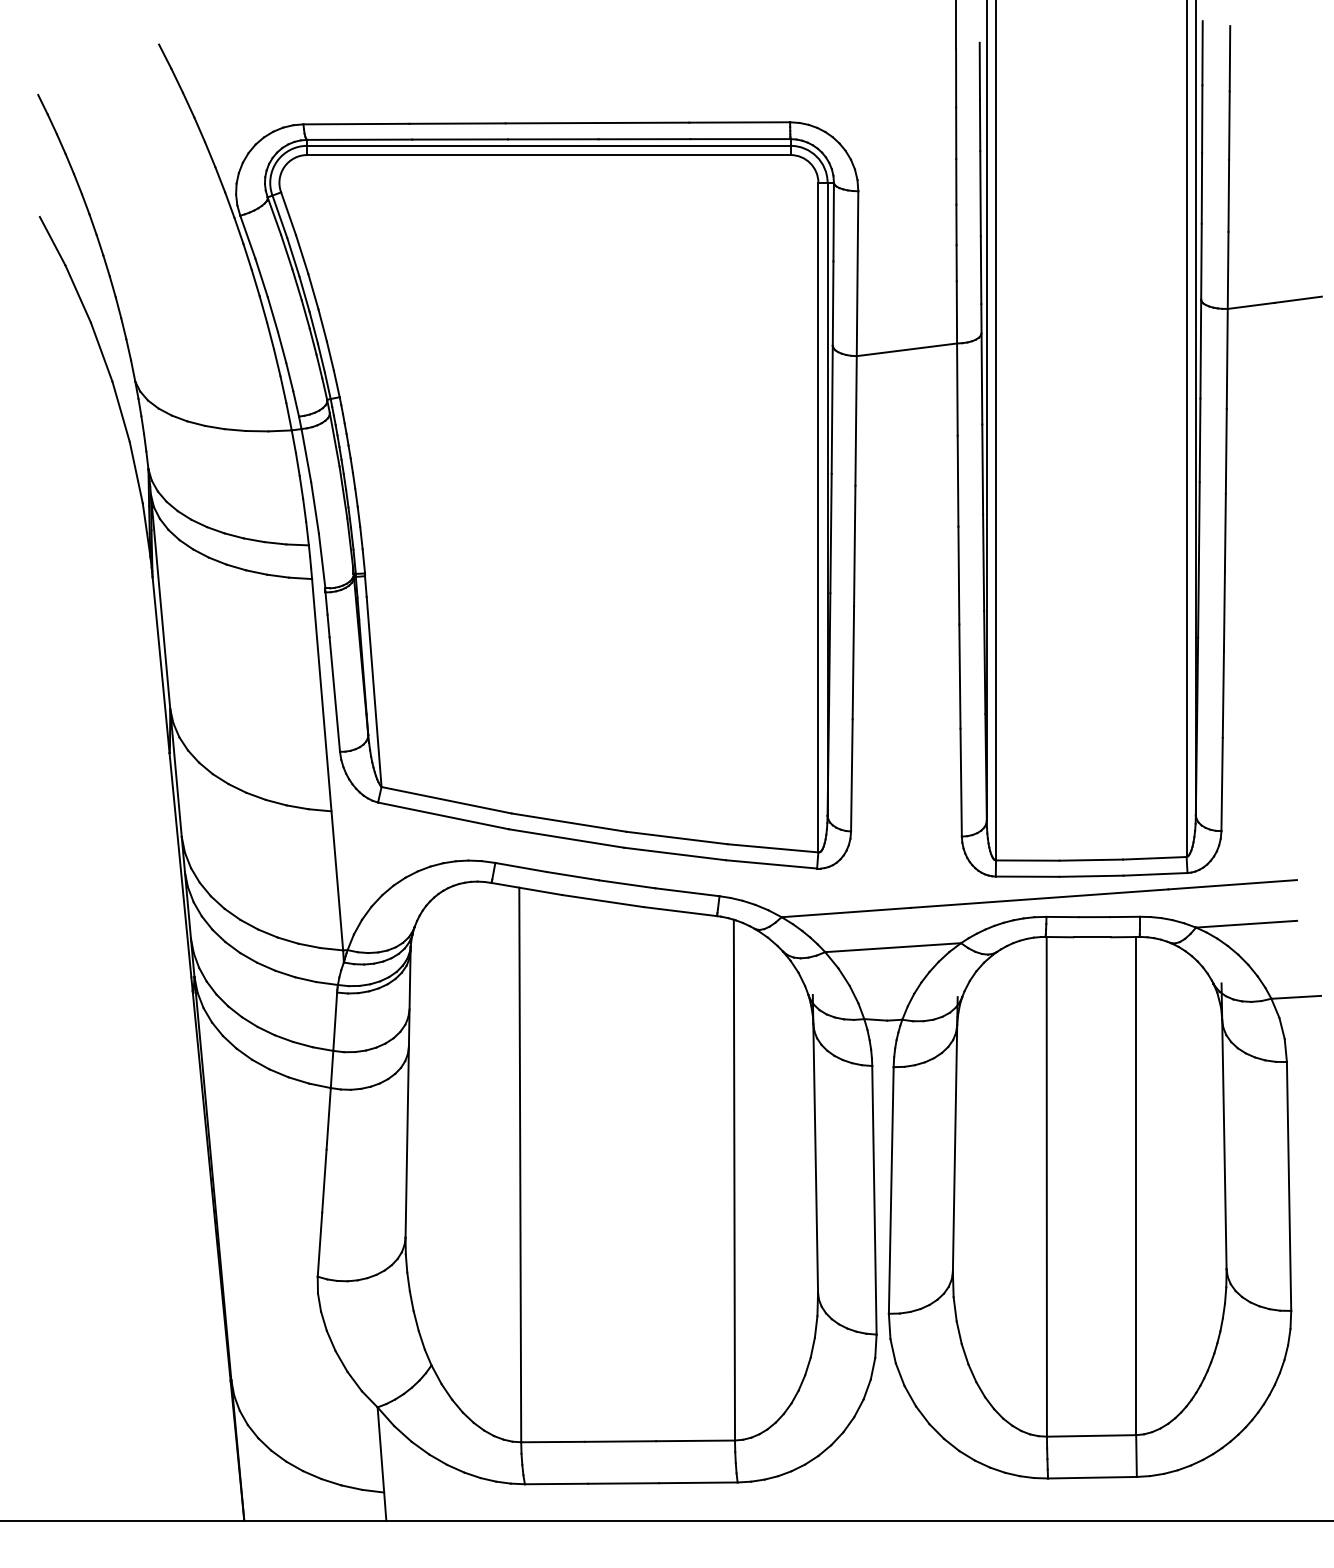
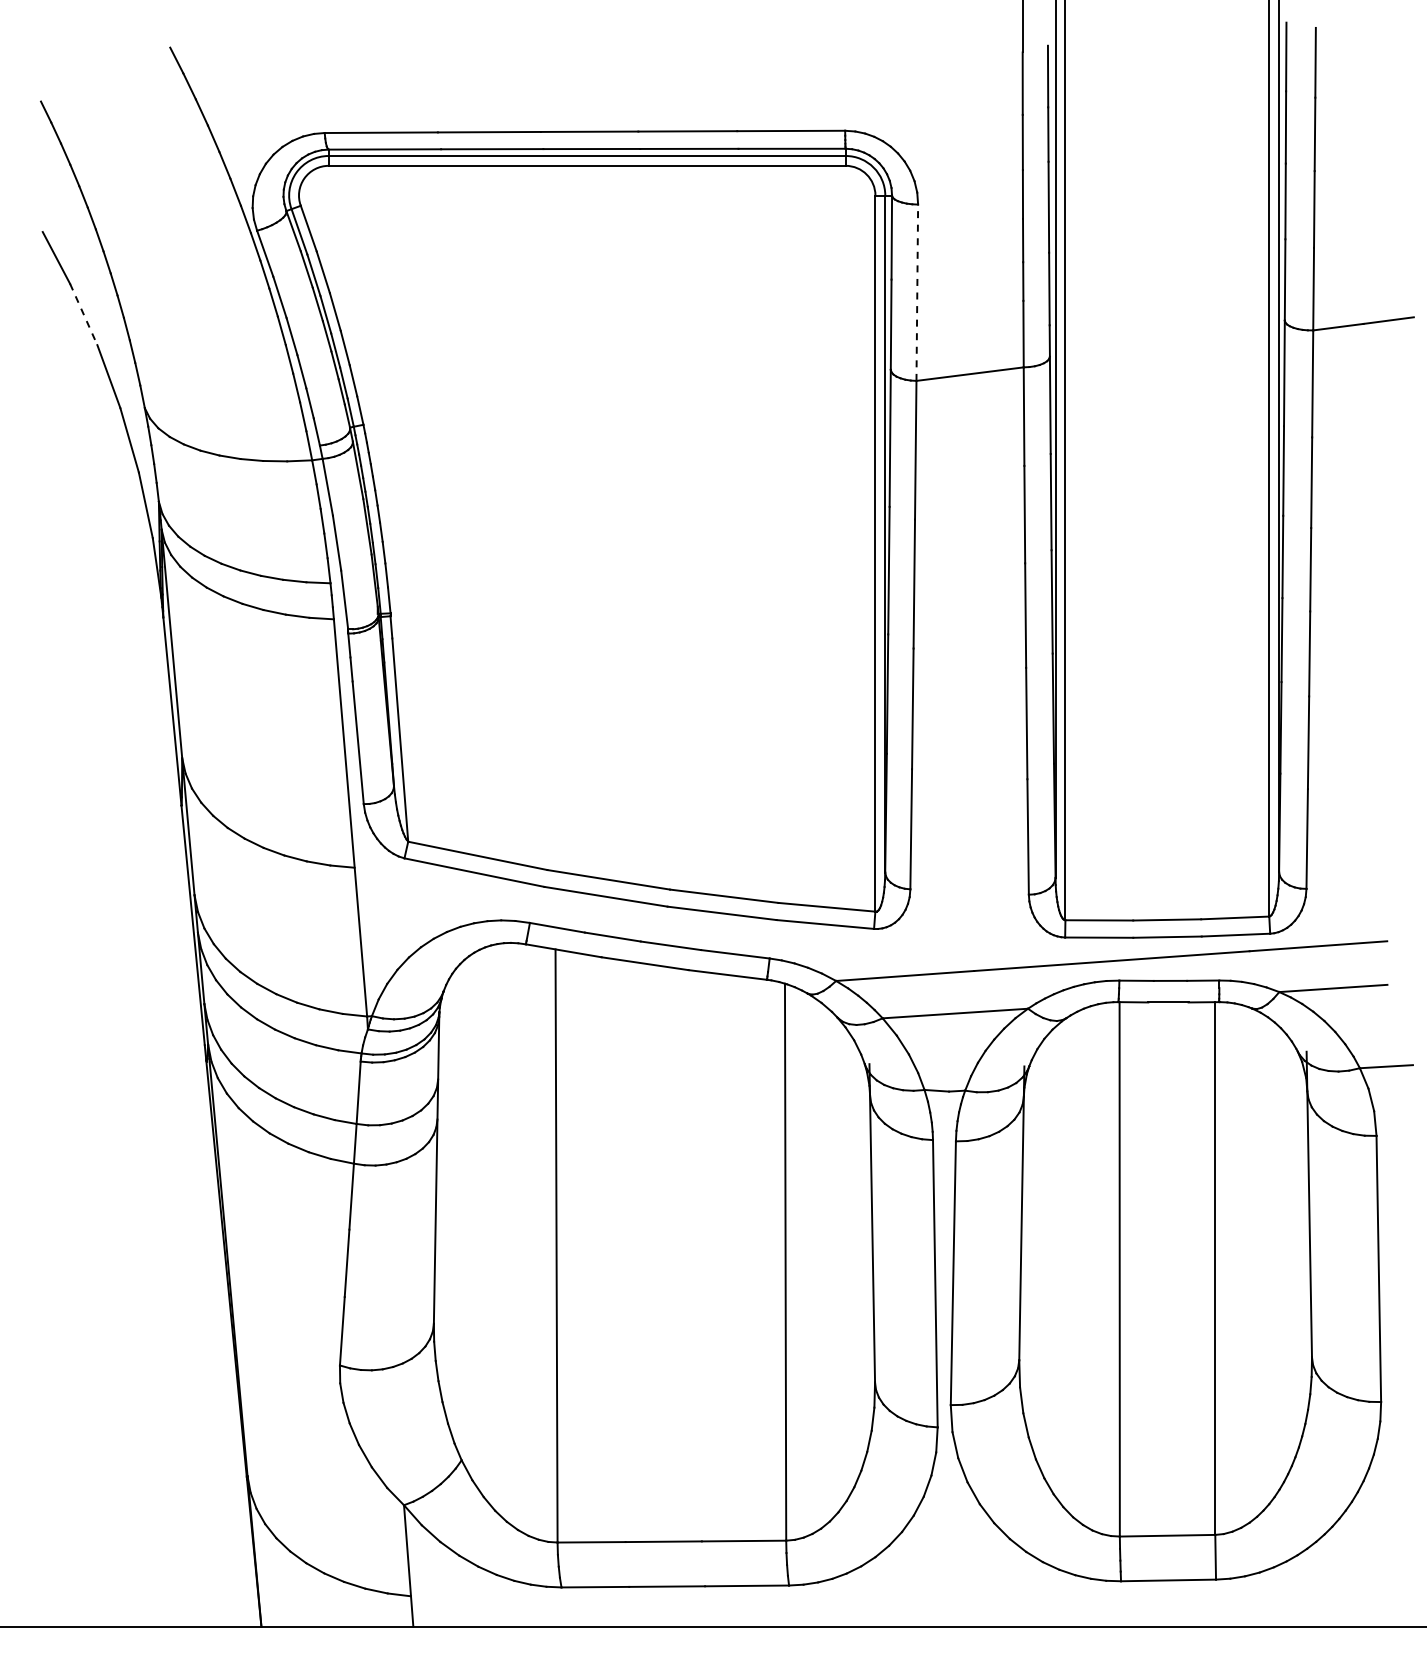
line: (857, 273) -> (917, 292), solid -> dashed
line: (77, 294) -> (83, 314), solid -> dashed

